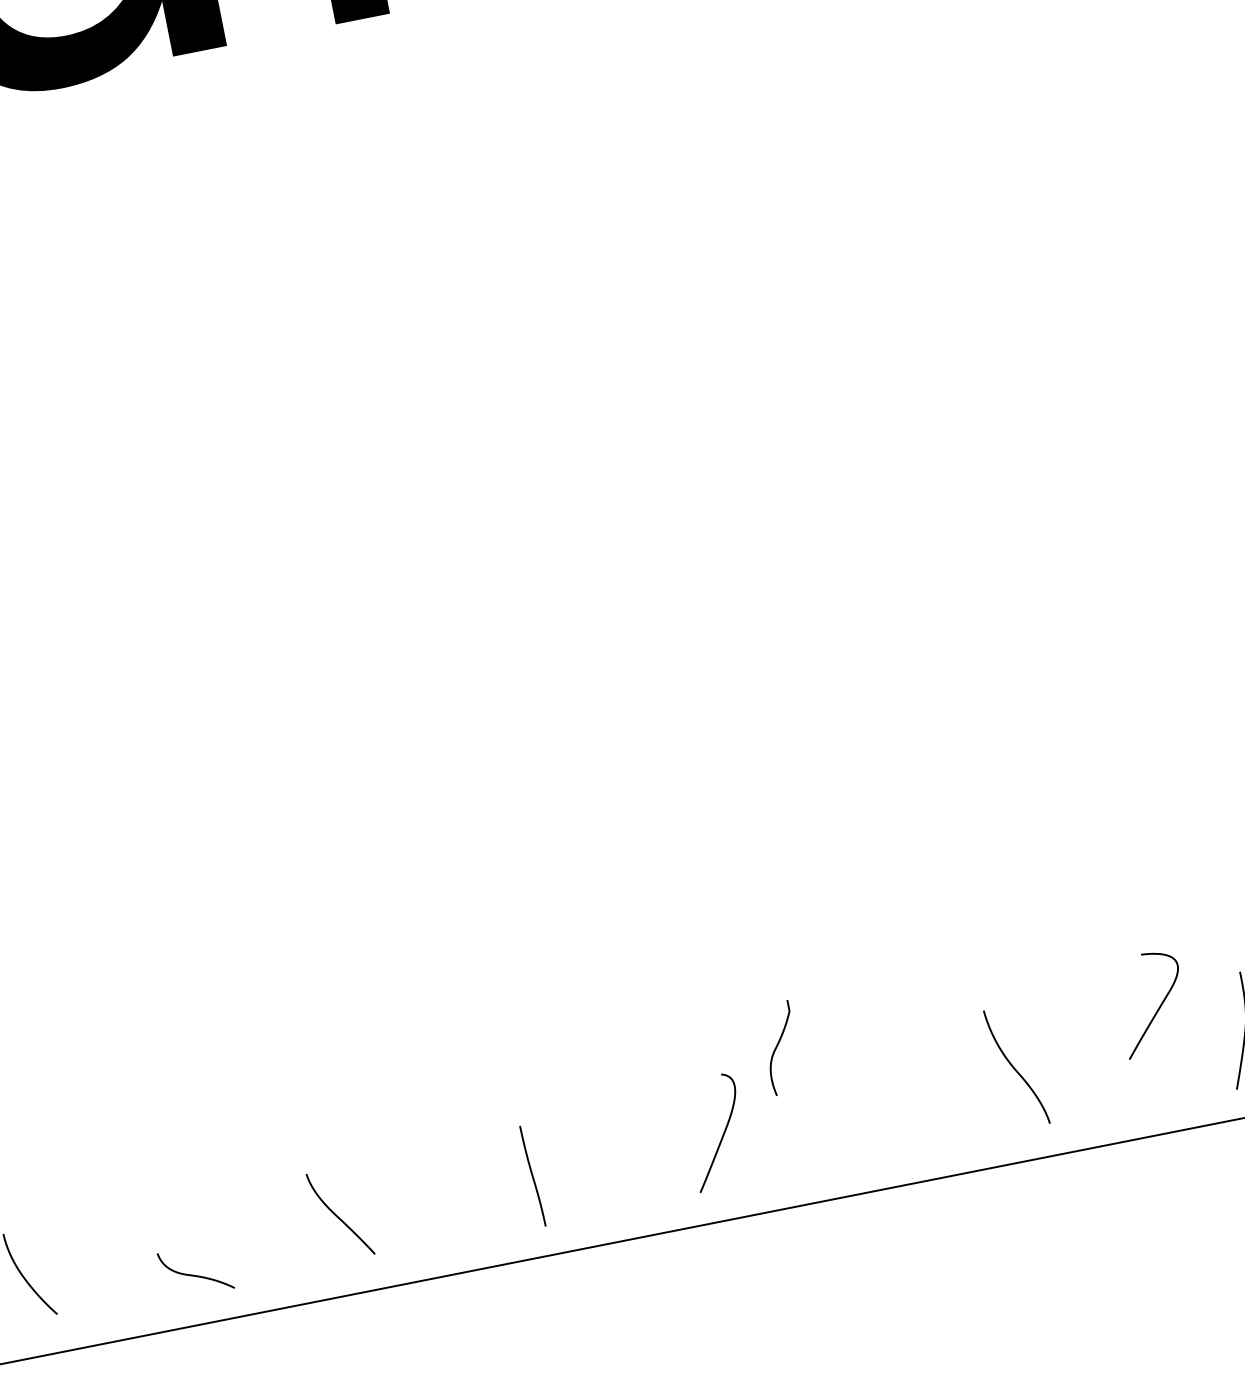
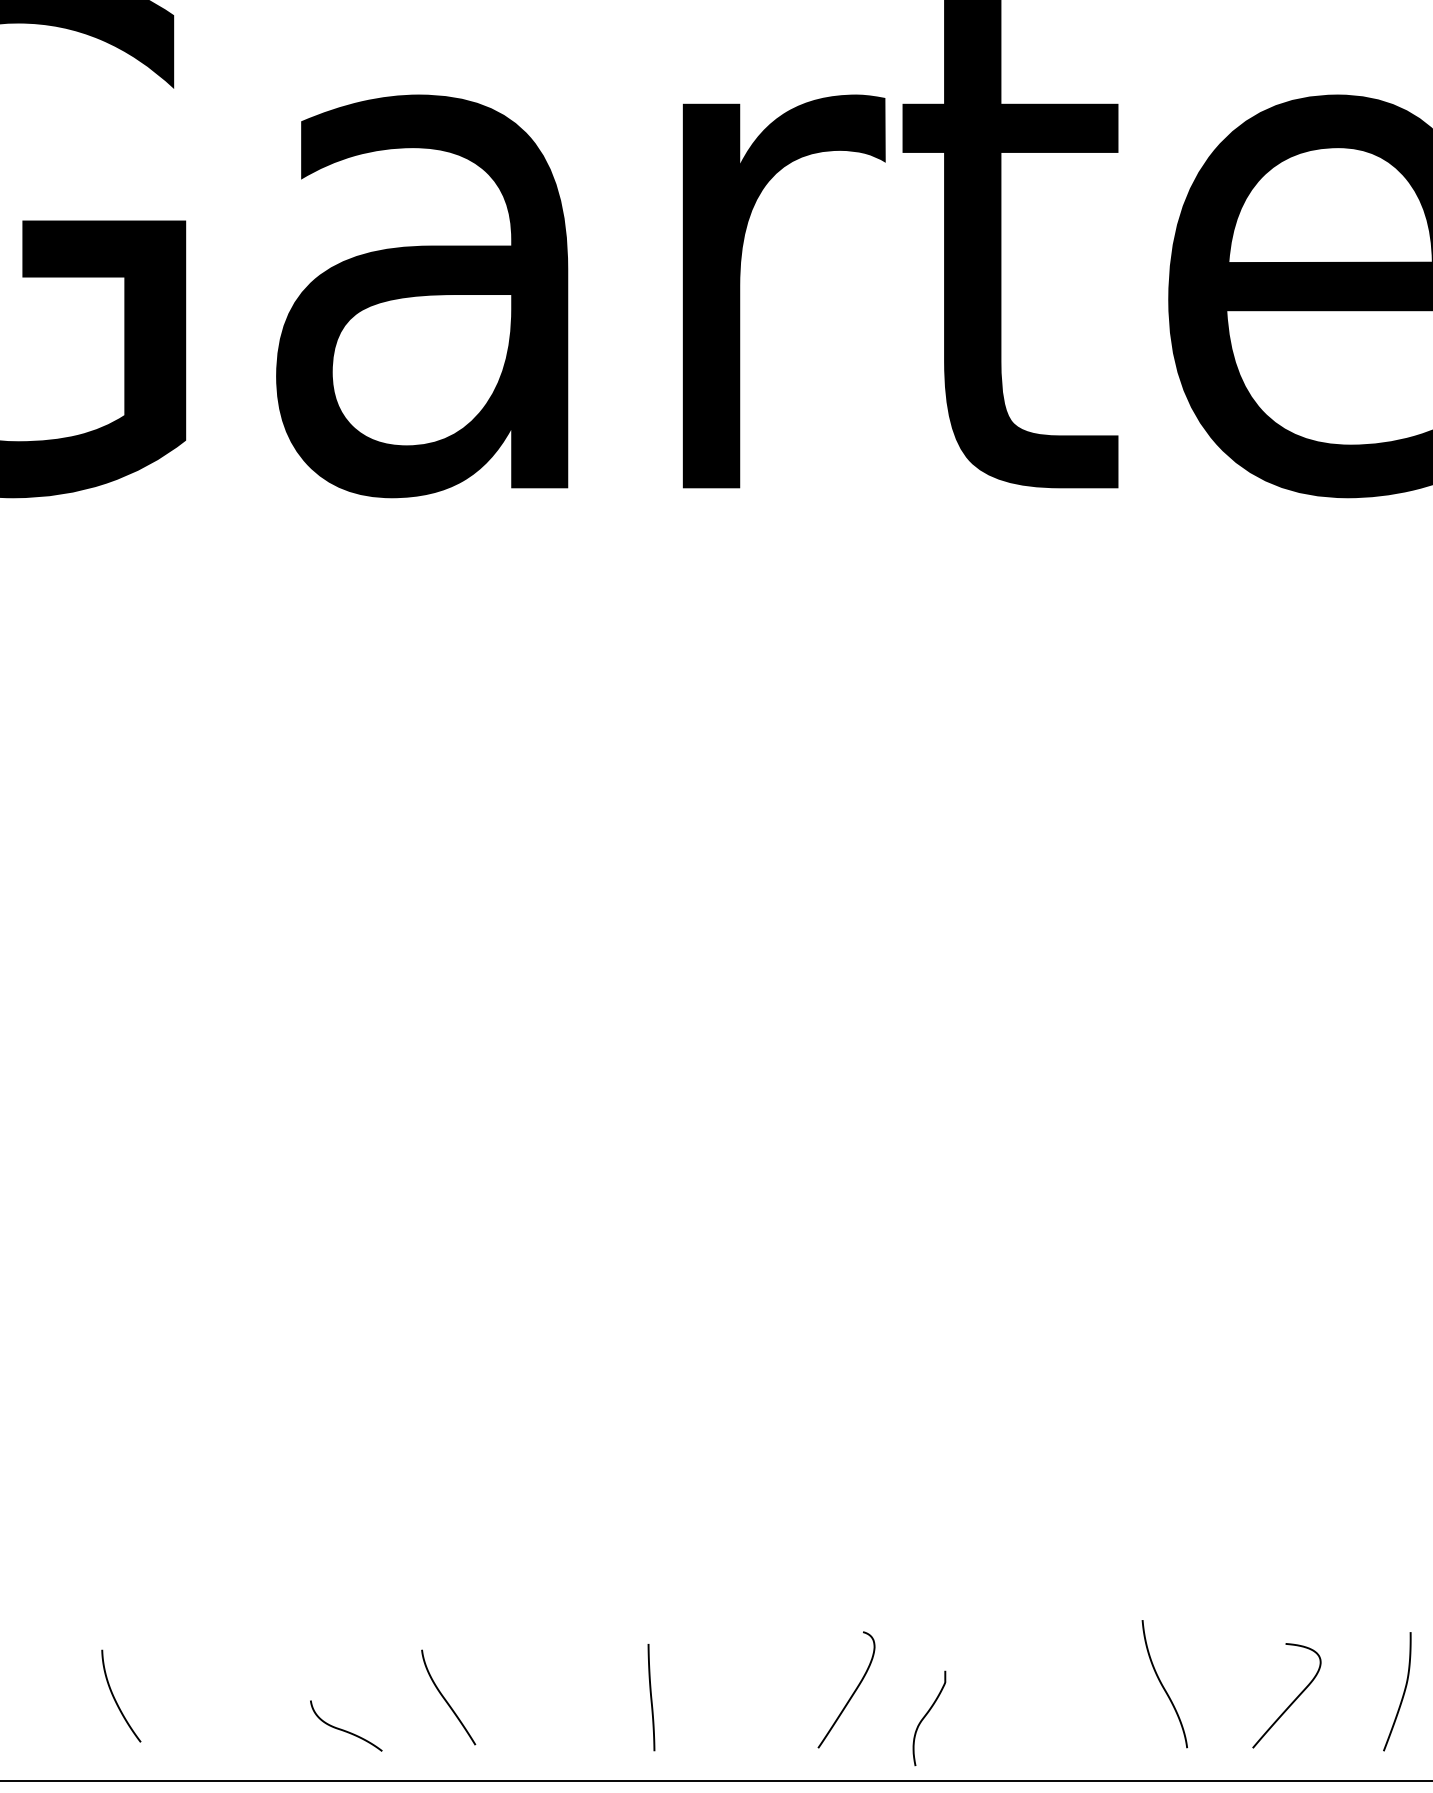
curve: (1158, 1007) -> (1292, 1701), moved
curve: (777, 1047) -> (925, 1717), moved
curve: (193, 1274) -> (343, 1729), moved

